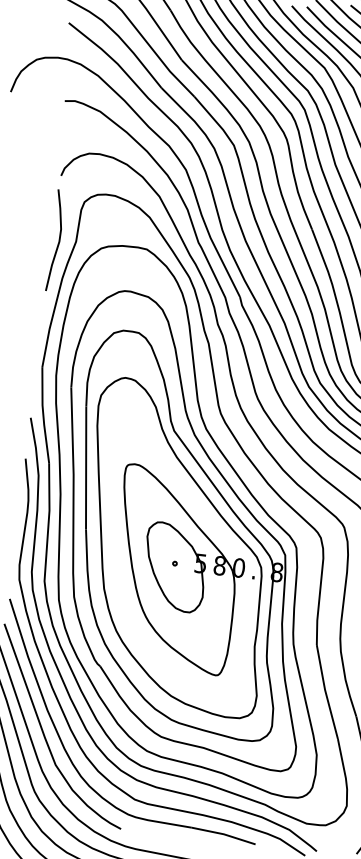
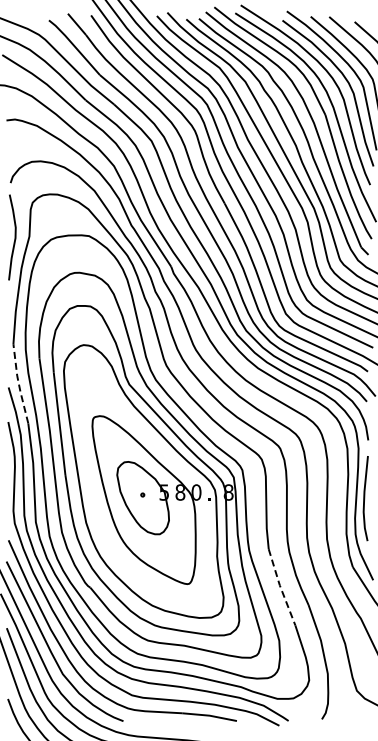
line: (42, 414) -> (18, 383), solid -> dashed
line: (325, 692) -> (280, 587), solid -> dashed

